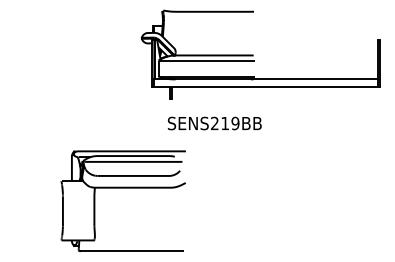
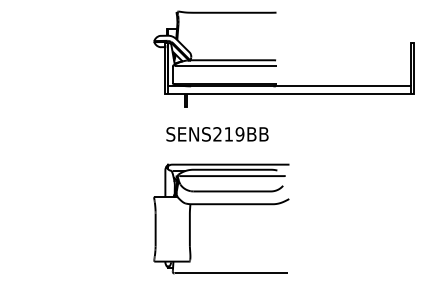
text: (214, 123) -> (217, 134), moved
part: (122, 188) -> (220, 205), moved

